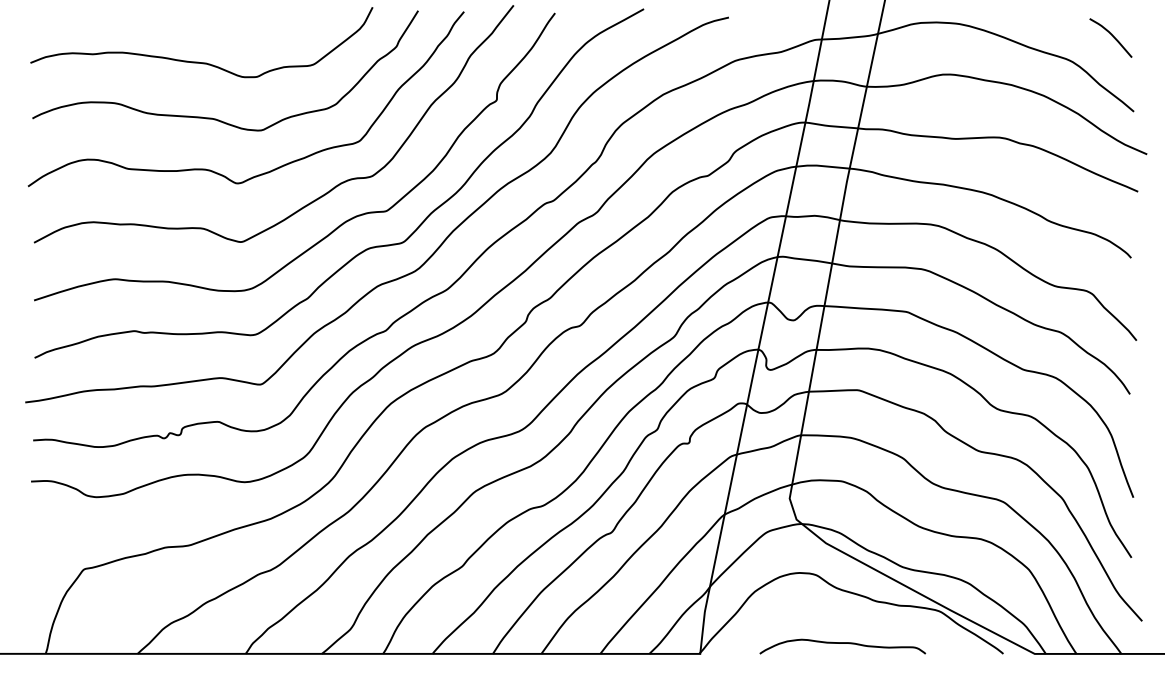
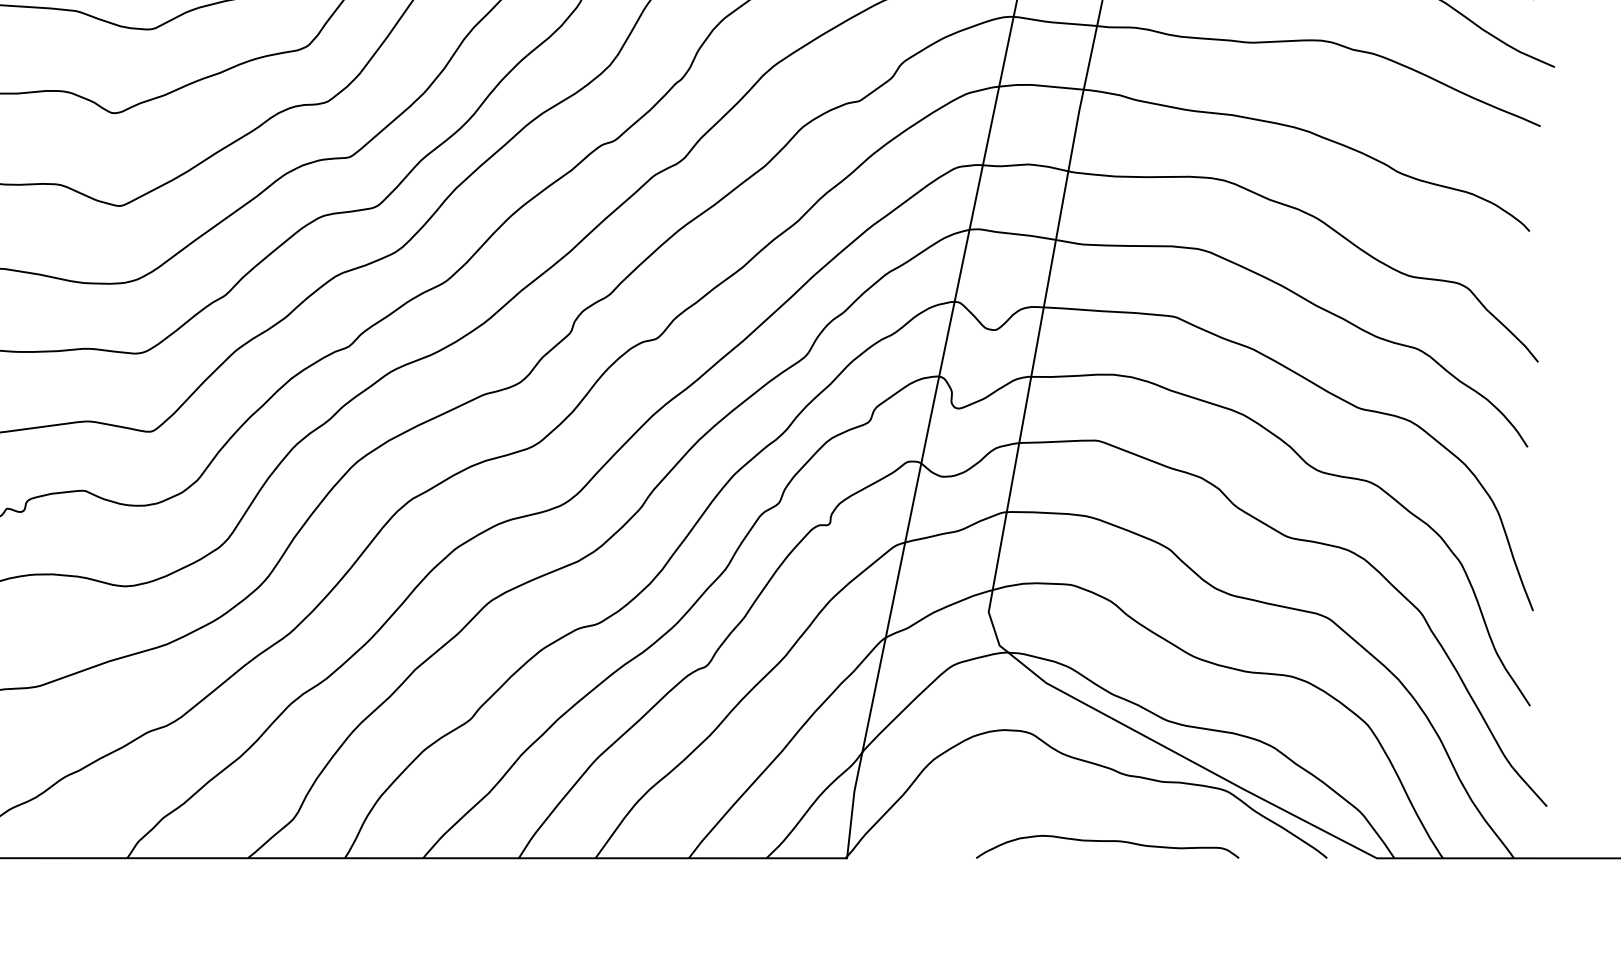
curve: (842, 643) -> (1107, 841), moved

